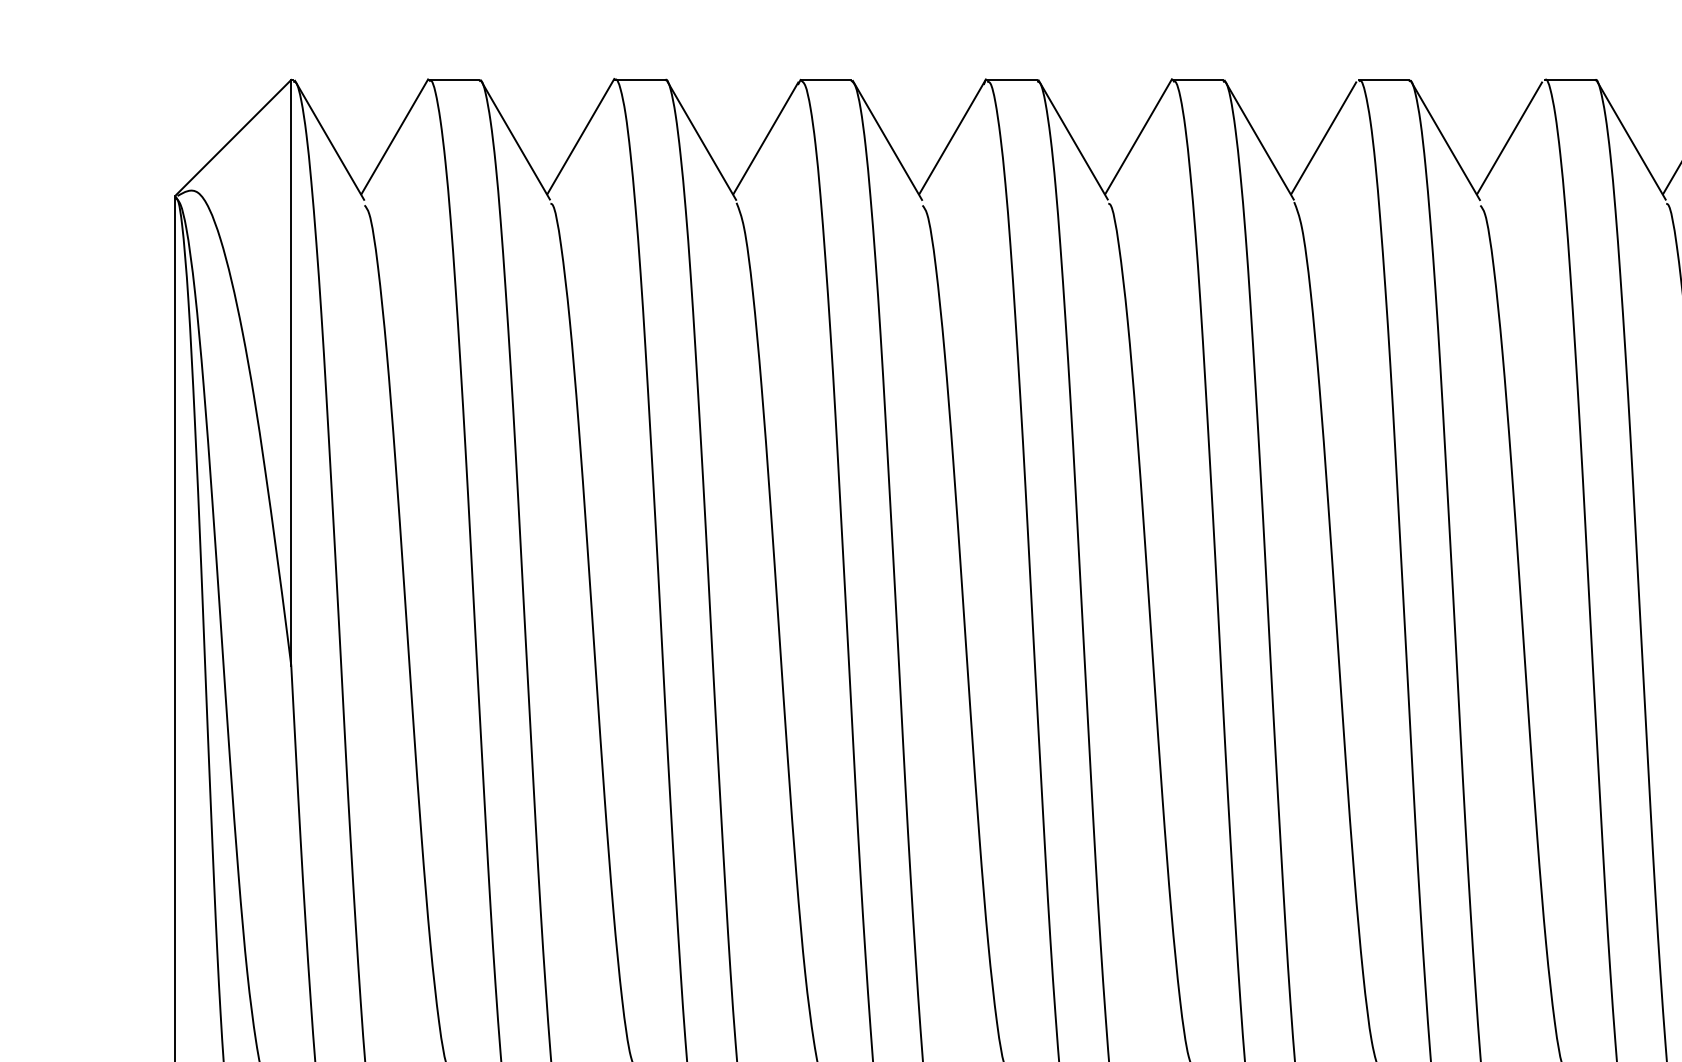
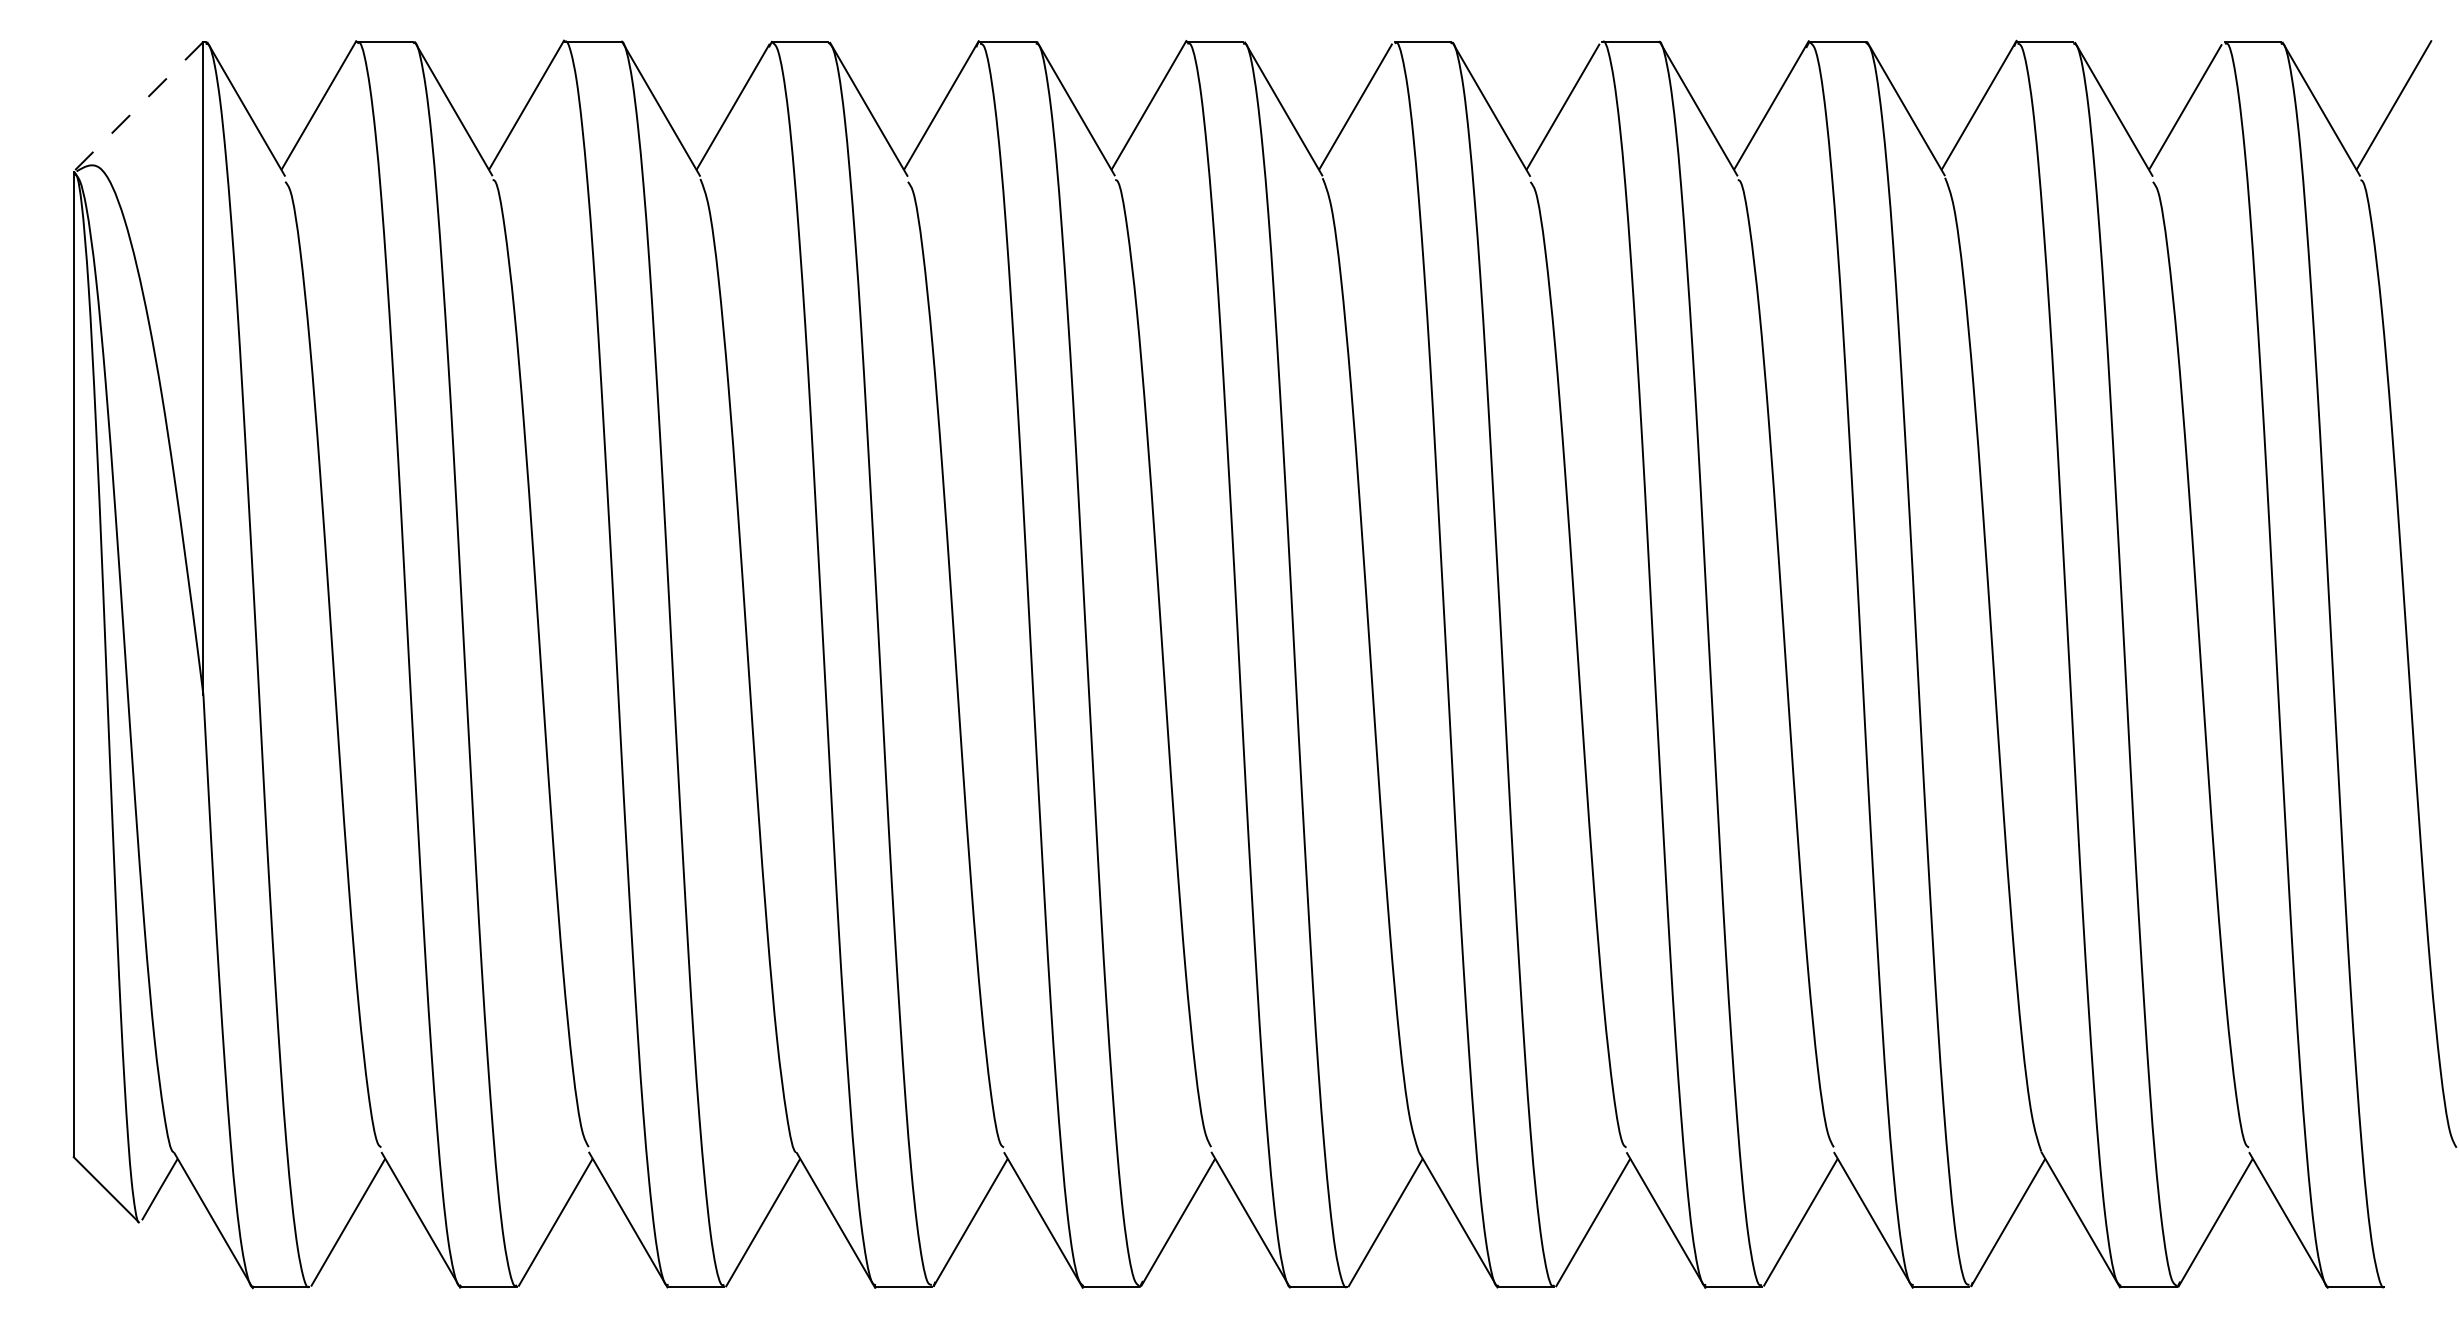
line: (233, 136) -> (139, 105), solid -> dashed

